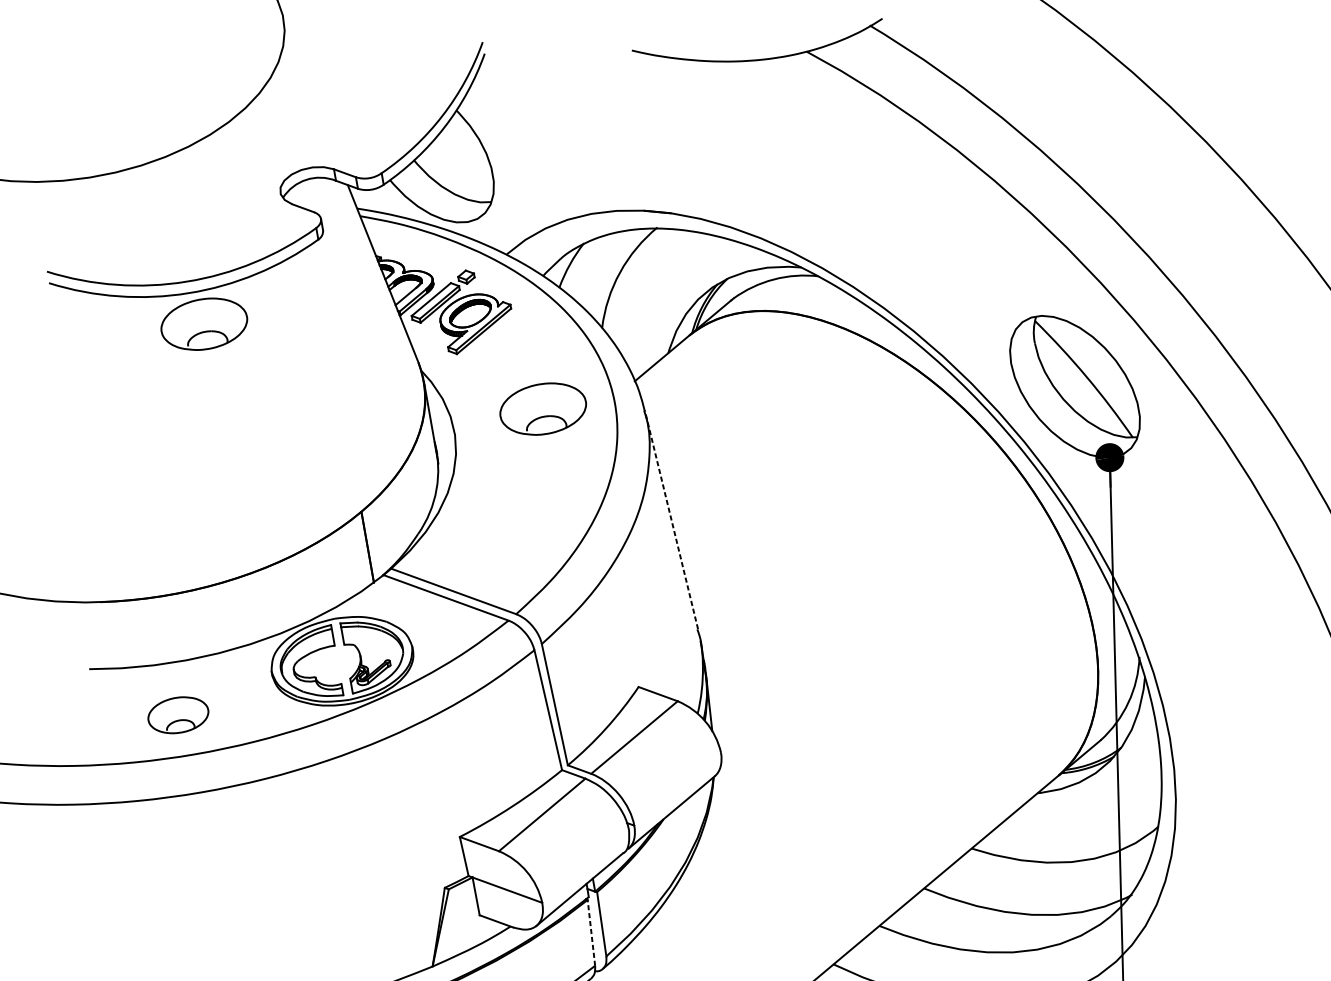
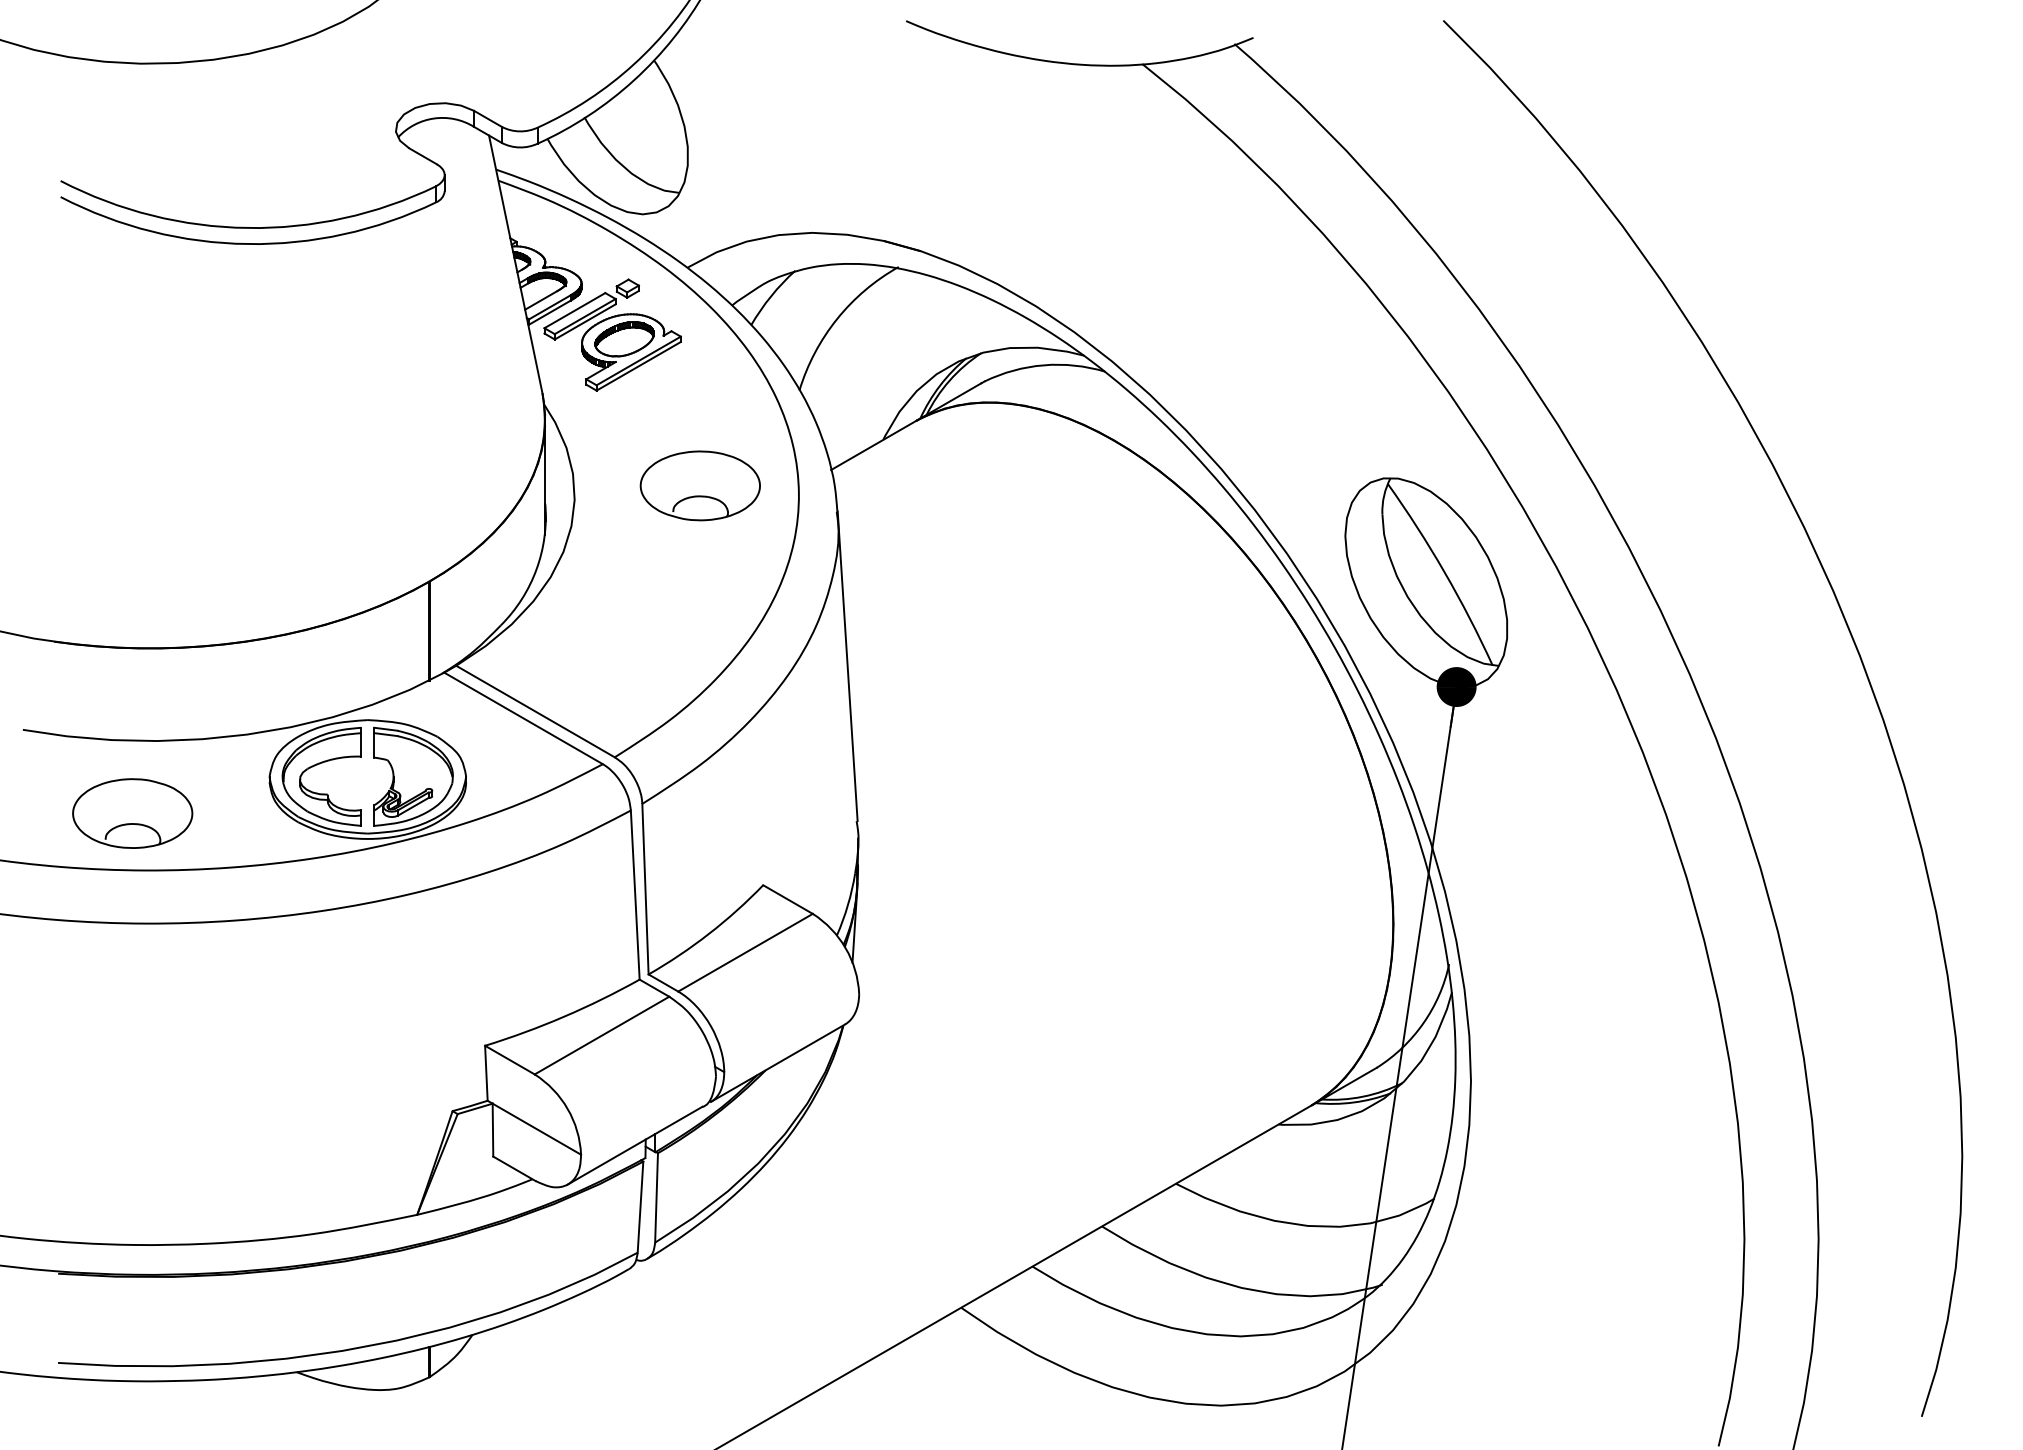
part: (203, 324) -> (260, 289), removed
line: (671, 519) -> (847, 665), dashed -> solid
part: (178, 715) -> (132, 813), size x1.43
line: (591, 933) -> (640, 1207), dashed -> solid

